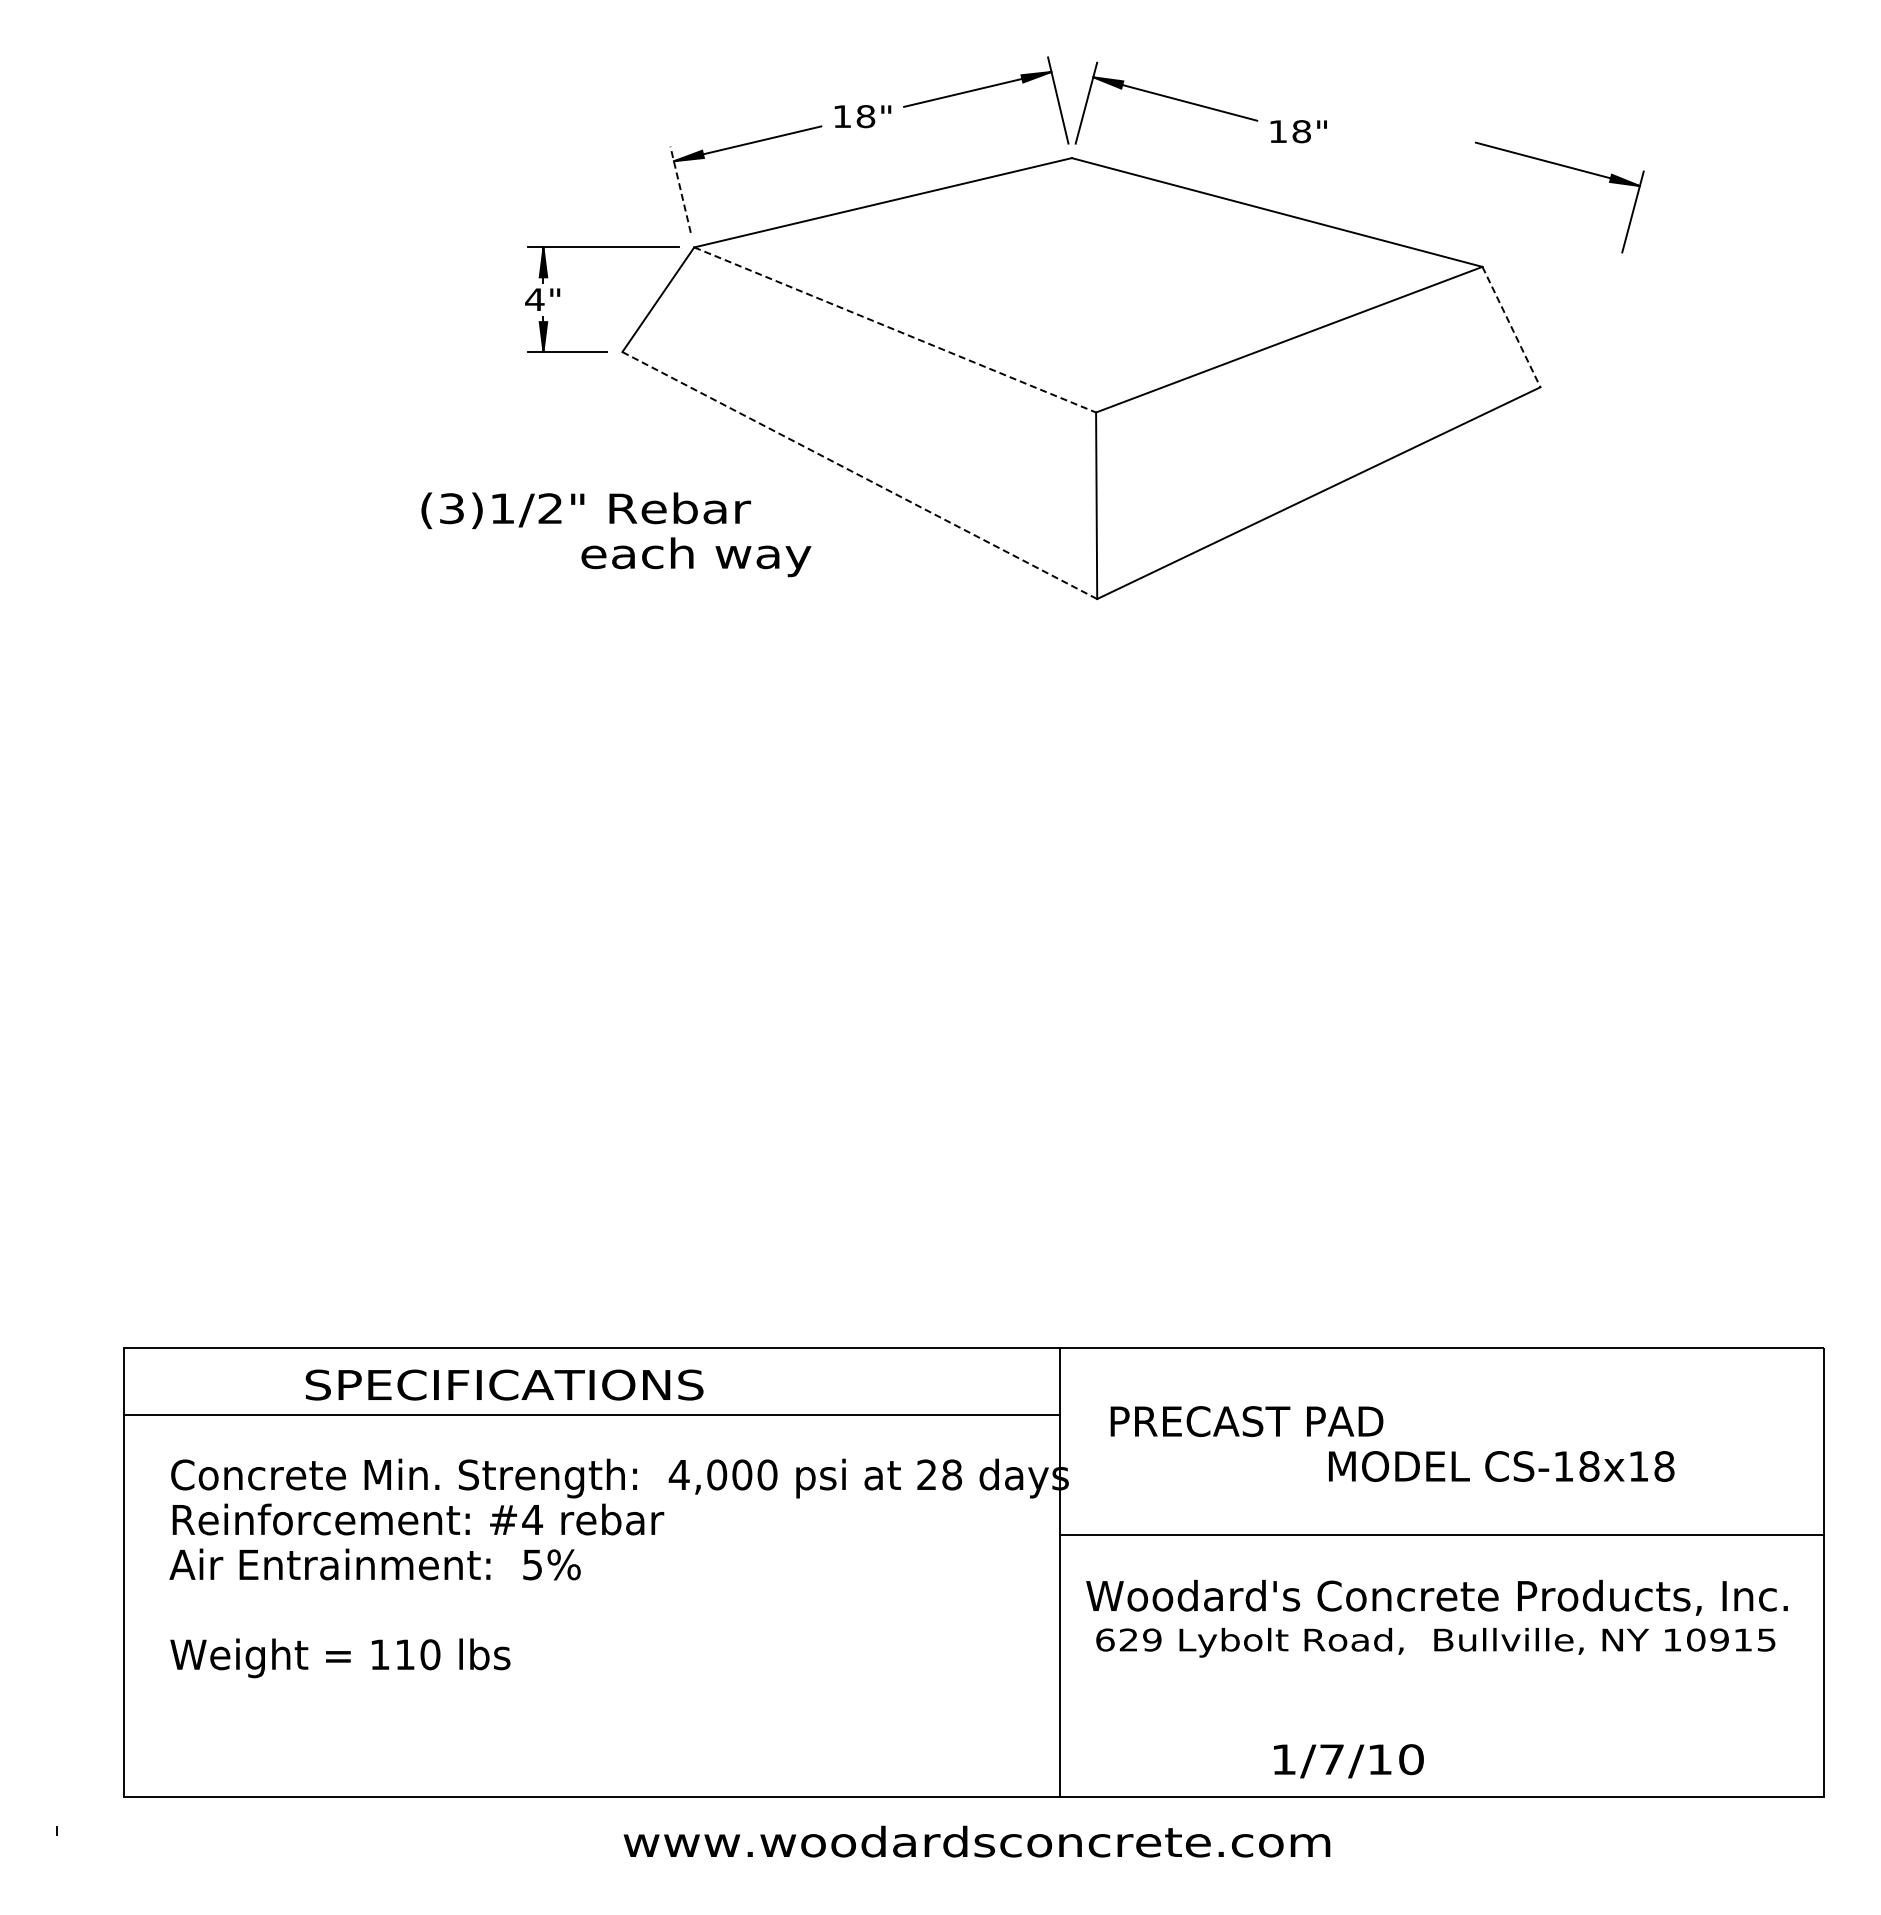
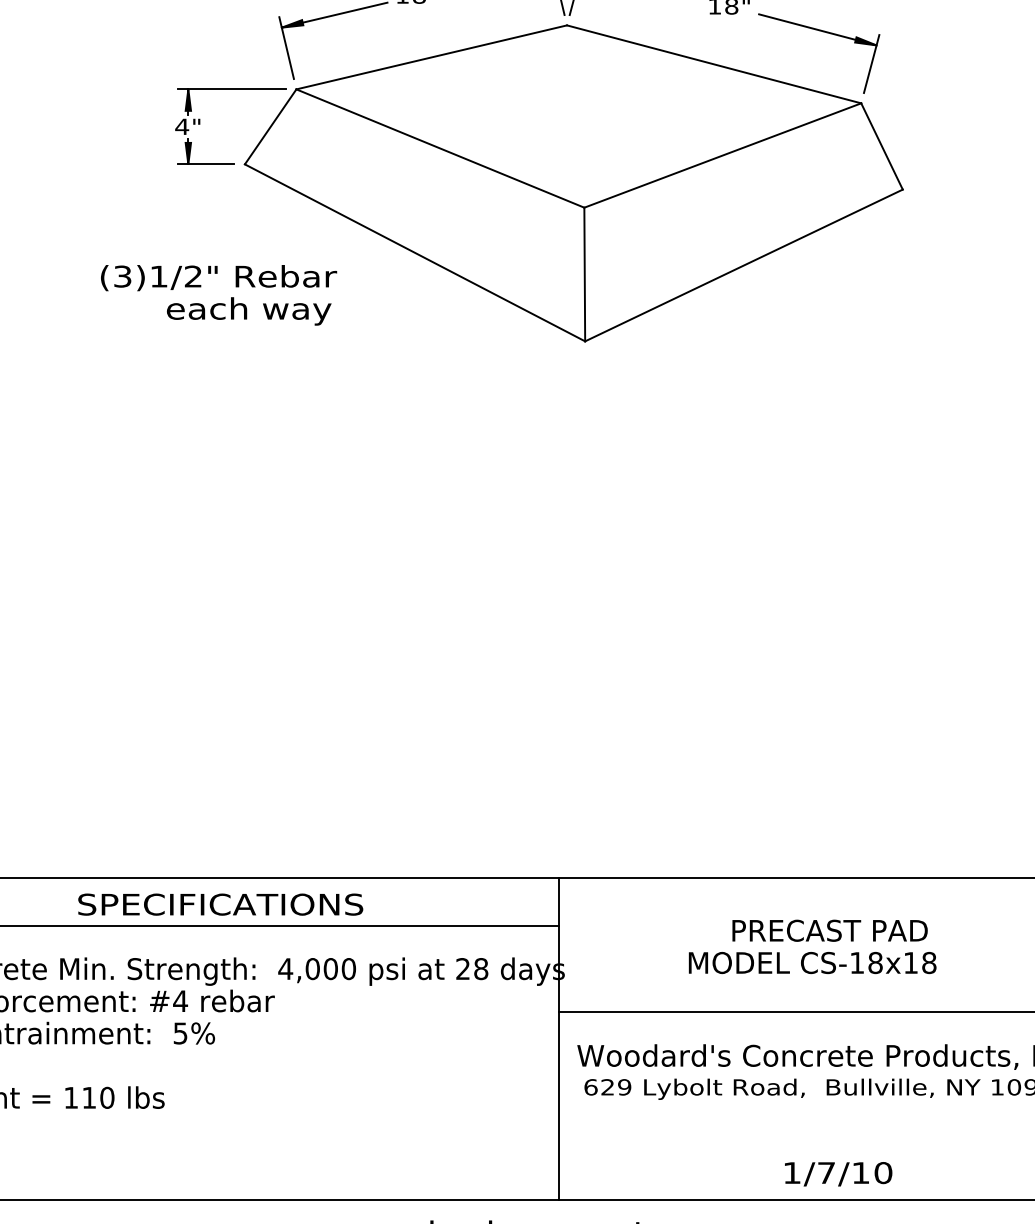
part: (1568, 168) -> (825, 32), moved
line: (680, 189) -> (286, 47), dashed -> solid
line: (1511, 327) -> (882, 146), dashed -> solid
line: (895, 330) -> (440, 148), dashed -> solid
line: (859, 475) -> (414, 252), dashed -> solid
text: (696, 557) -> (249, 311), moved
text: (504, 1384) -> (220, 904), moved
text: (1246, 1421) -> (829, 930), moved
text: (1501, 1466) -> (812, 962), moved
text: (1348, 1761) -> (838, 1174), moved

